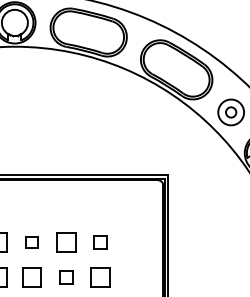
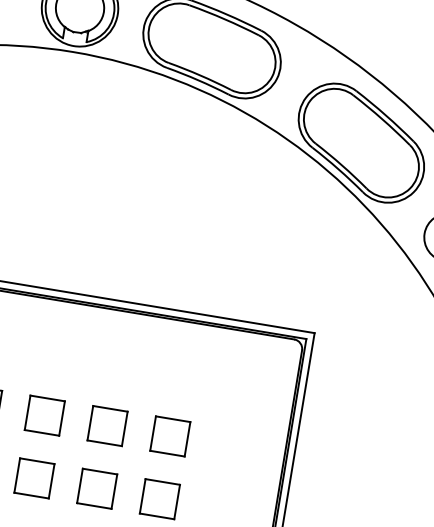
part: (31, 242) -> (43, 414), size x1.67
part: (100, 242) -> (170, 435), size x1.43
part: (66, 277) -> (97, 489), size x1.43

